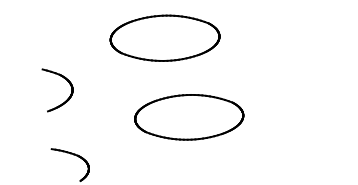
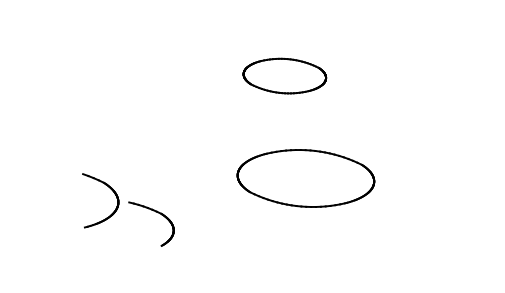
part: (164, 37) -> (284, 75), size x0.6
part: (65, 79) -> (110, 189), moved

